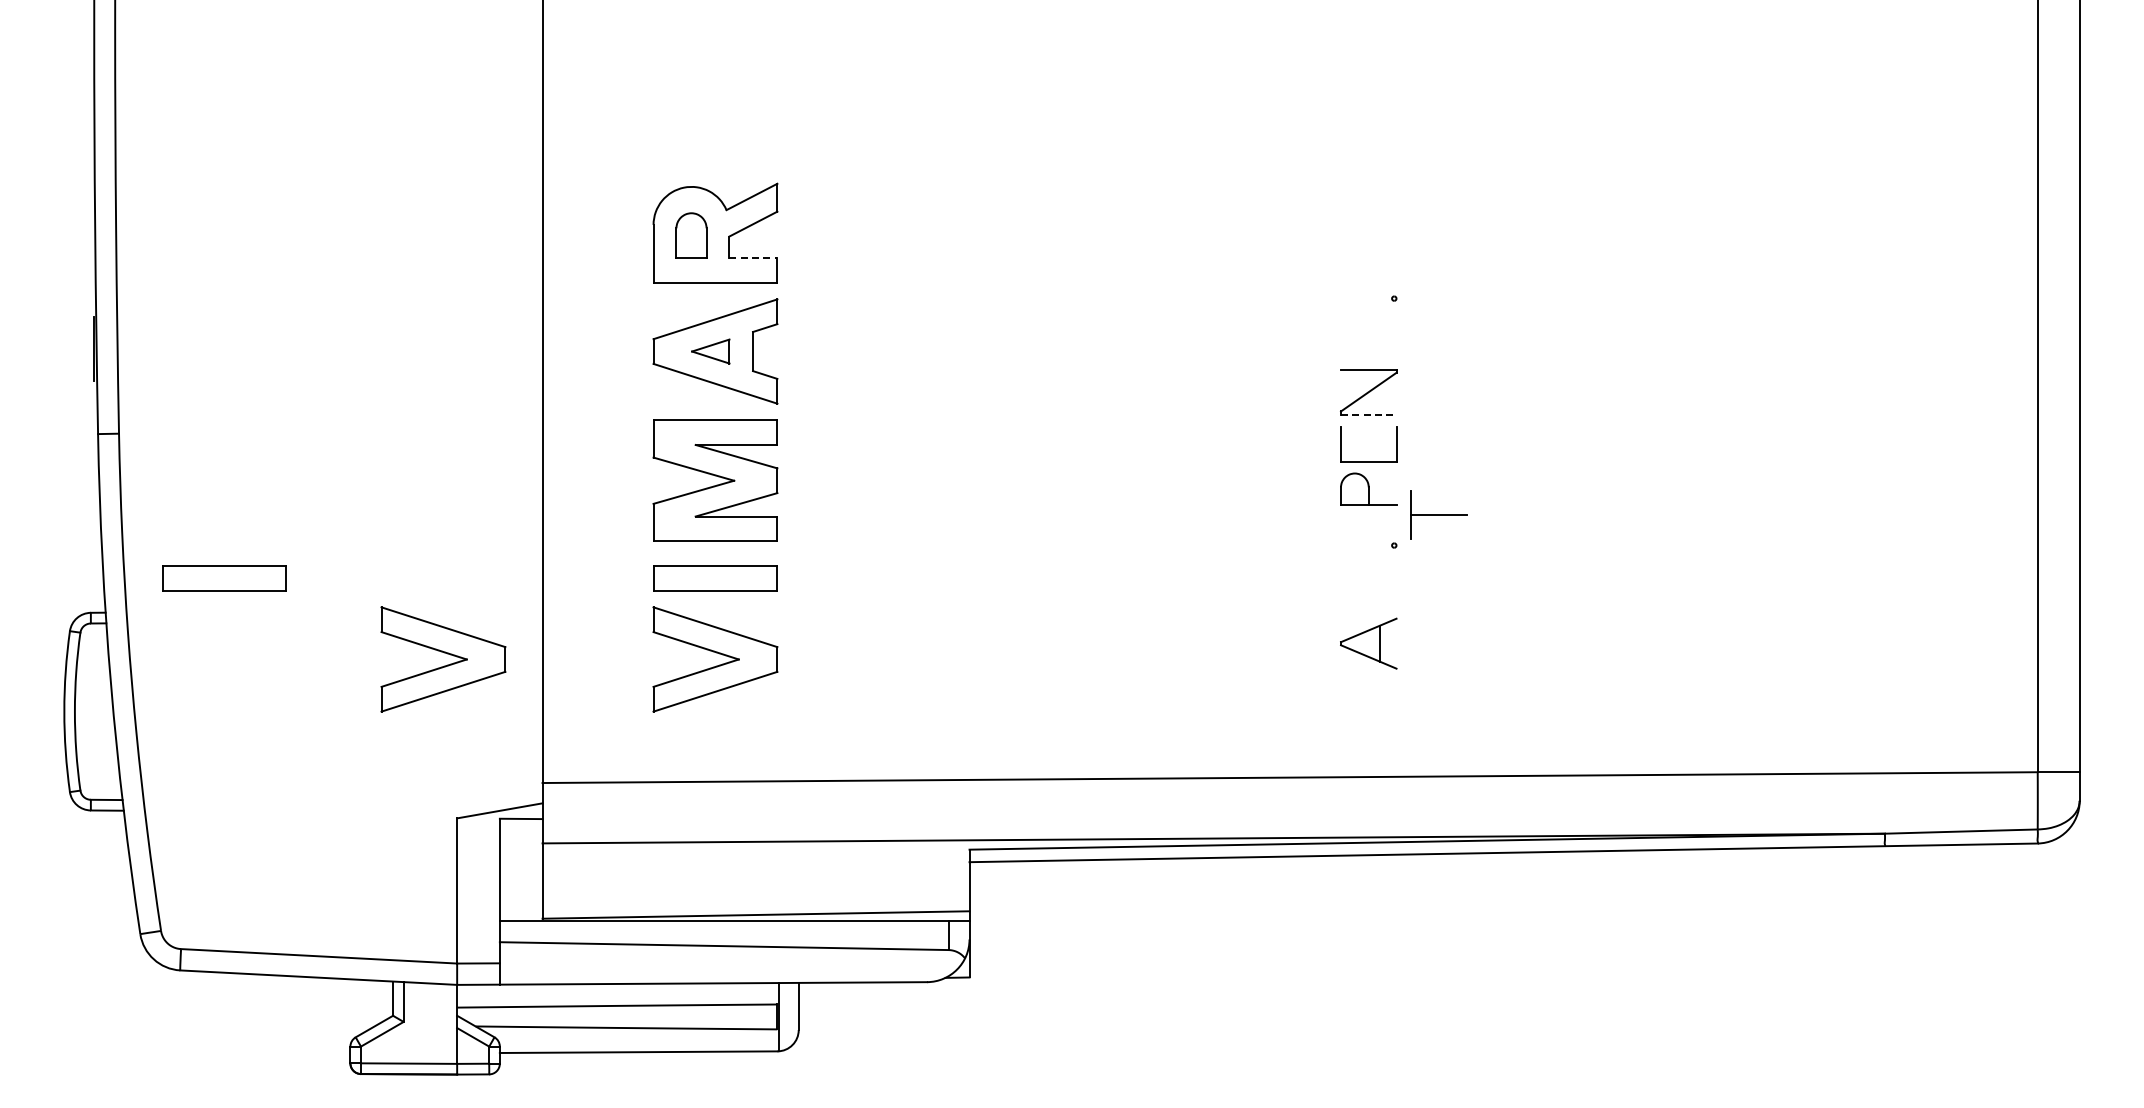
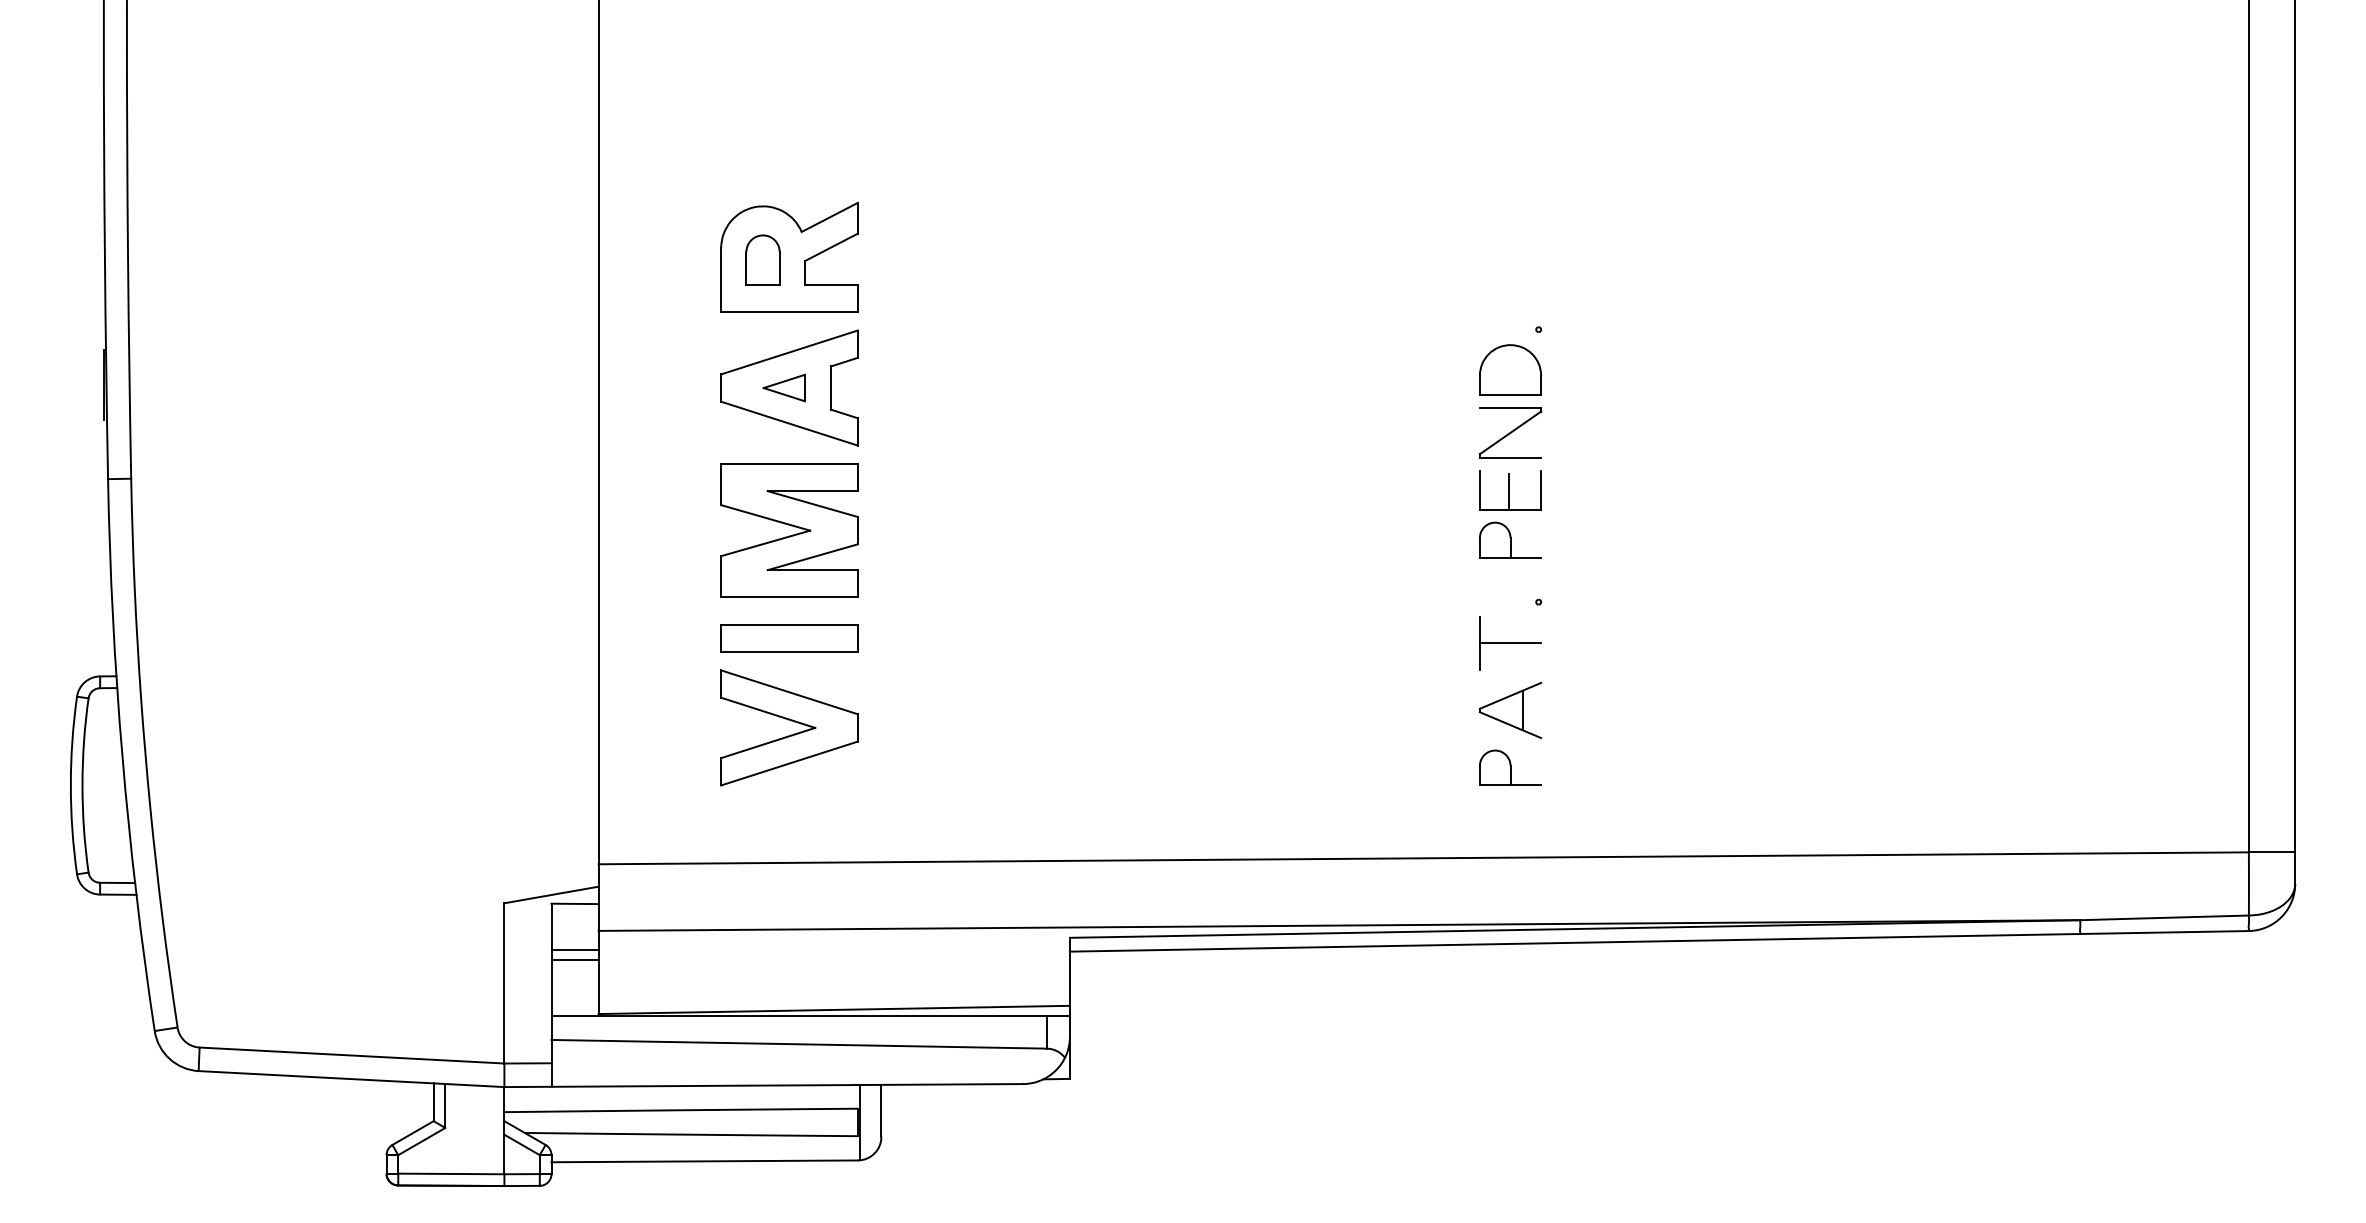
line: (753, 258) -> (831, 285), dashed -> solid
part: (1368, 334) -> (1510, 369), added
line: (1368, 414) -> (1510, 457), dashed -> solid
line: (1366, 445) -> (1508, 491), added
part: (1438, 514) -> (1510, 642), moved
part: (224, 578) -> (247, 638), removed
part: (444, 653) -> (490, 721), removed
part: (1368, 695) -> (1510, 767), added
line: (520, 861) -> (574, 950), added
line: (520, 869) -> (574, 959), added

